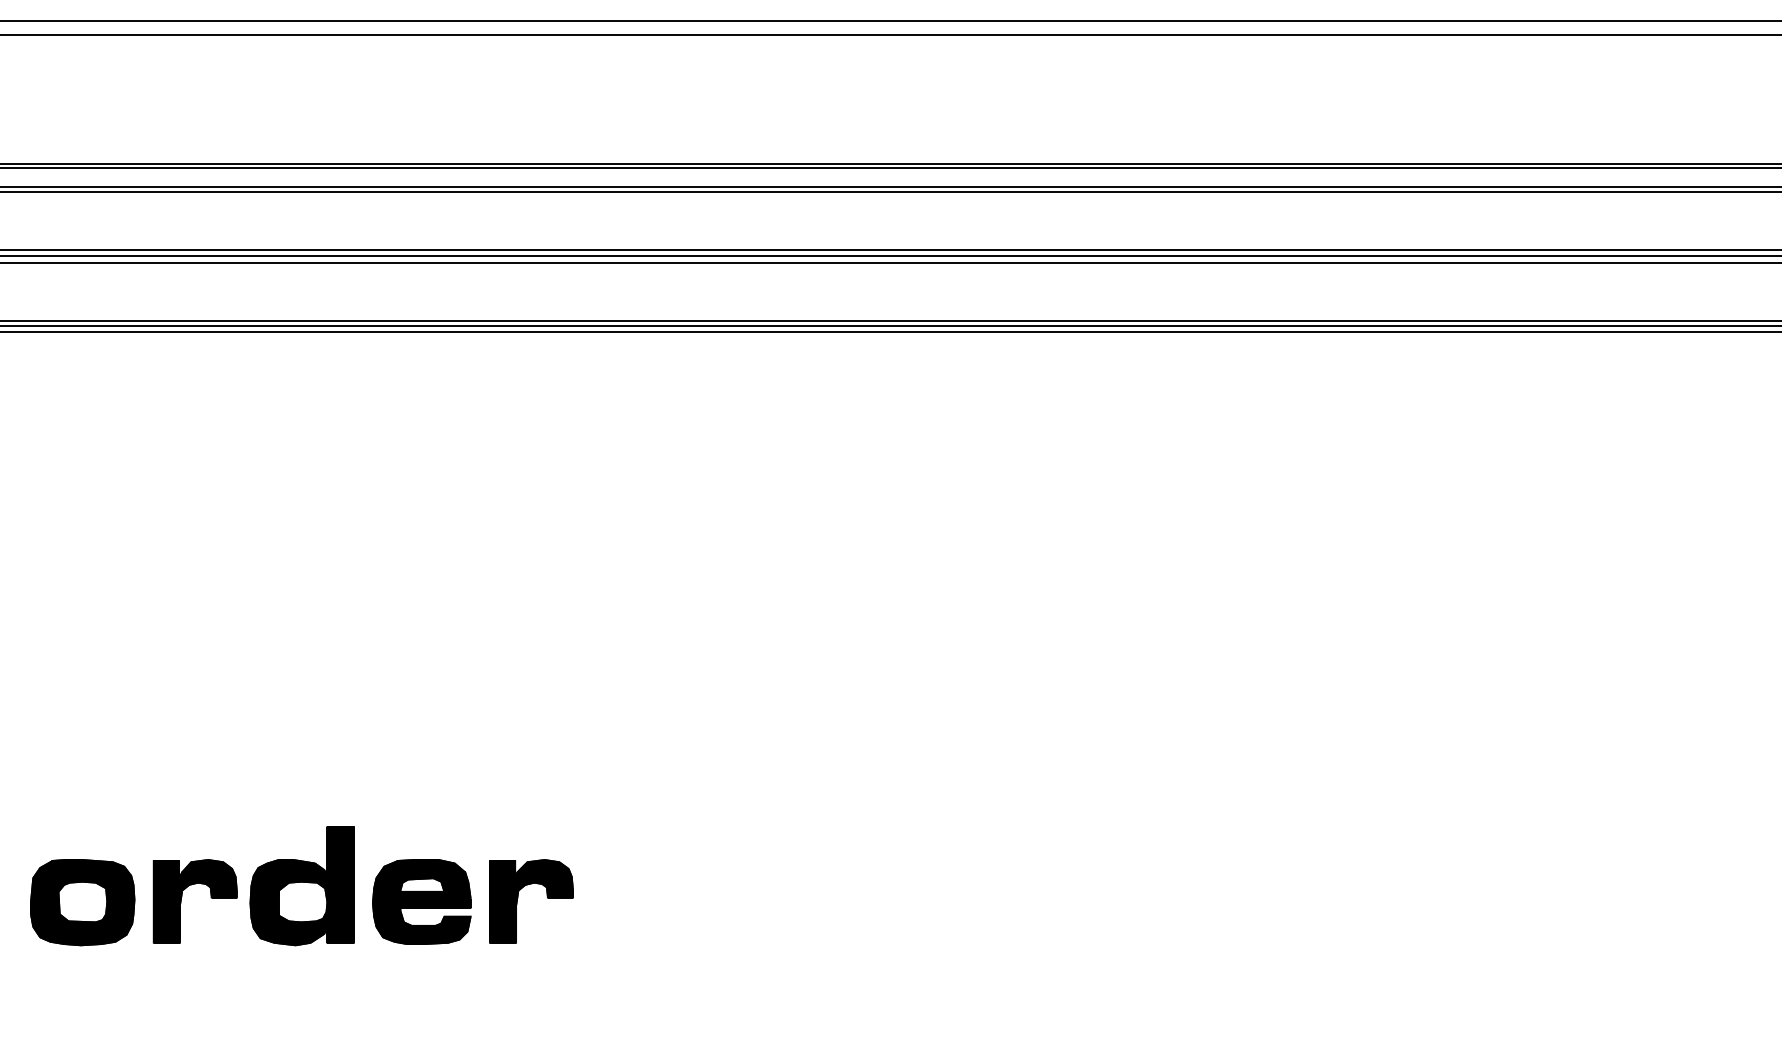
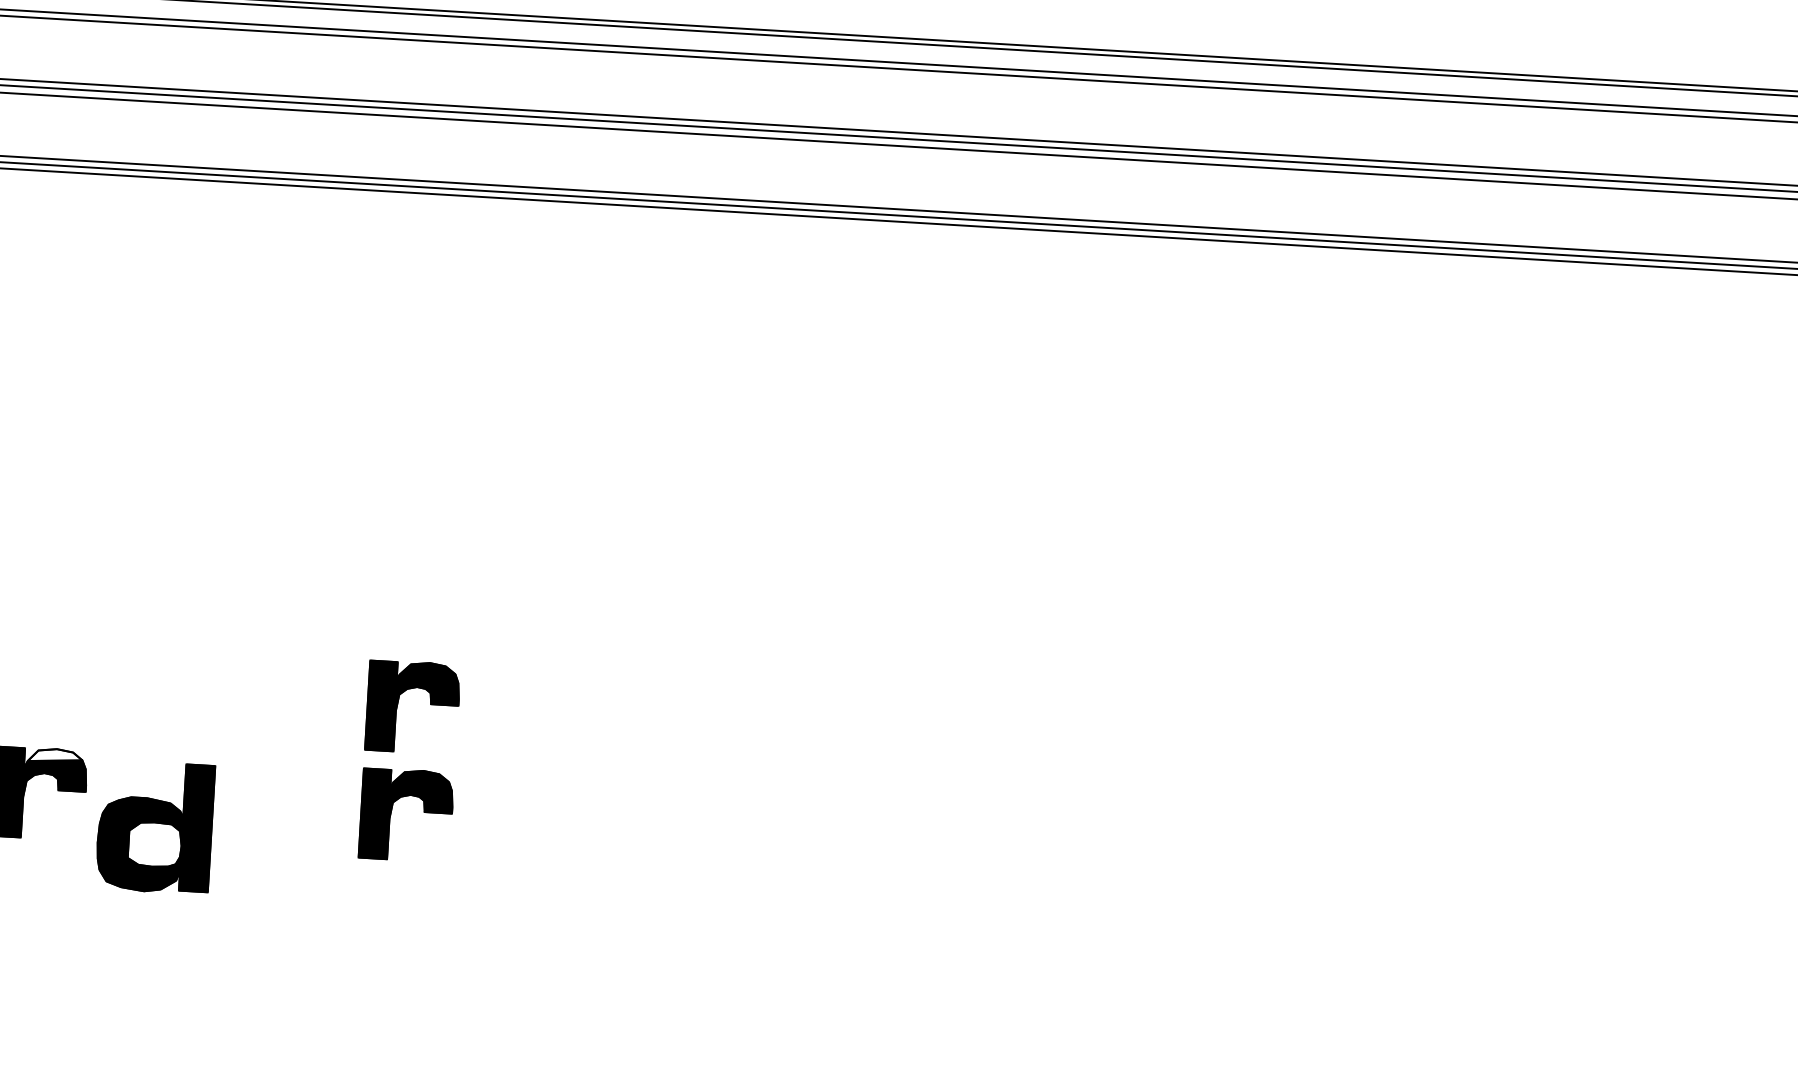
part: (518, 799) -> (398, 703), added
fill: (207, 866) -> (55, 756), removed
part: (301, 886) -> (154, 827), moved
part: (421, 901) -> (286, 808), removed

